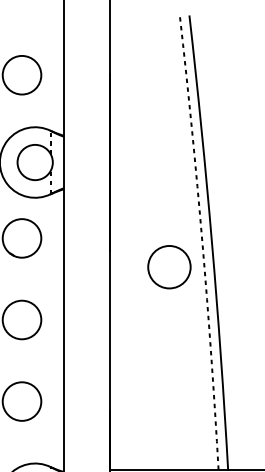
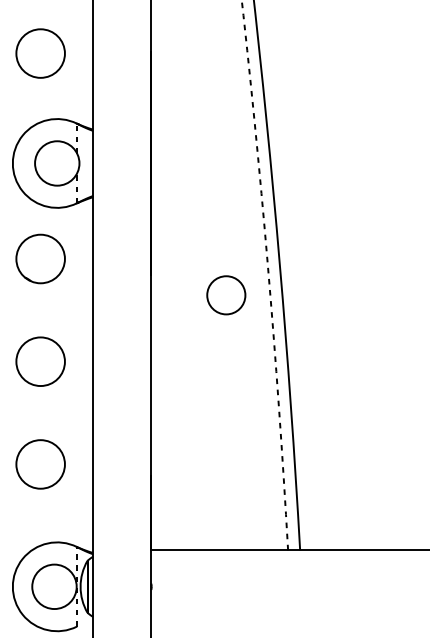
circle: (169, 267) -> (226, 295), size x0.71

